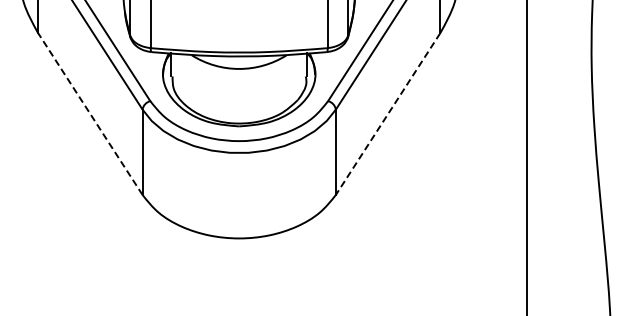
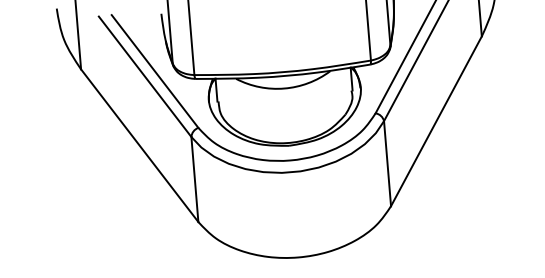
line: (90, 113) -> (139, 145), dashed -> solid
line: (387, 114) -> (435, 121), dashed -> solid

